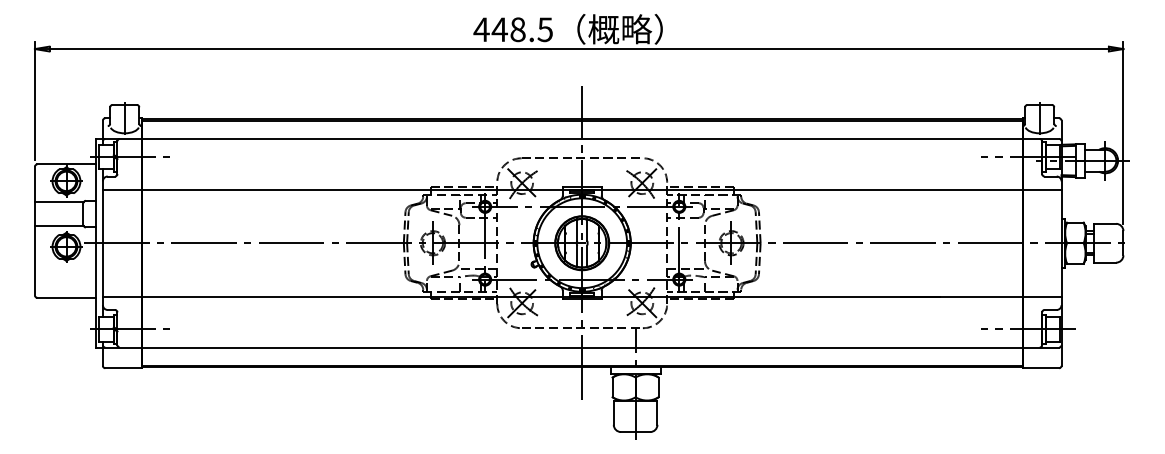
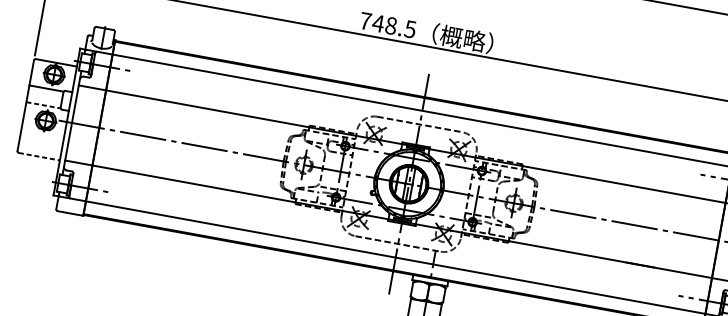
text: (481, 29) -> (365, 21), 448.5 -> 748.5
line: (59, 226) -> (43, 105), solid -> dashed
line: (66, 297) -> (39, 156), solid -> dashed

